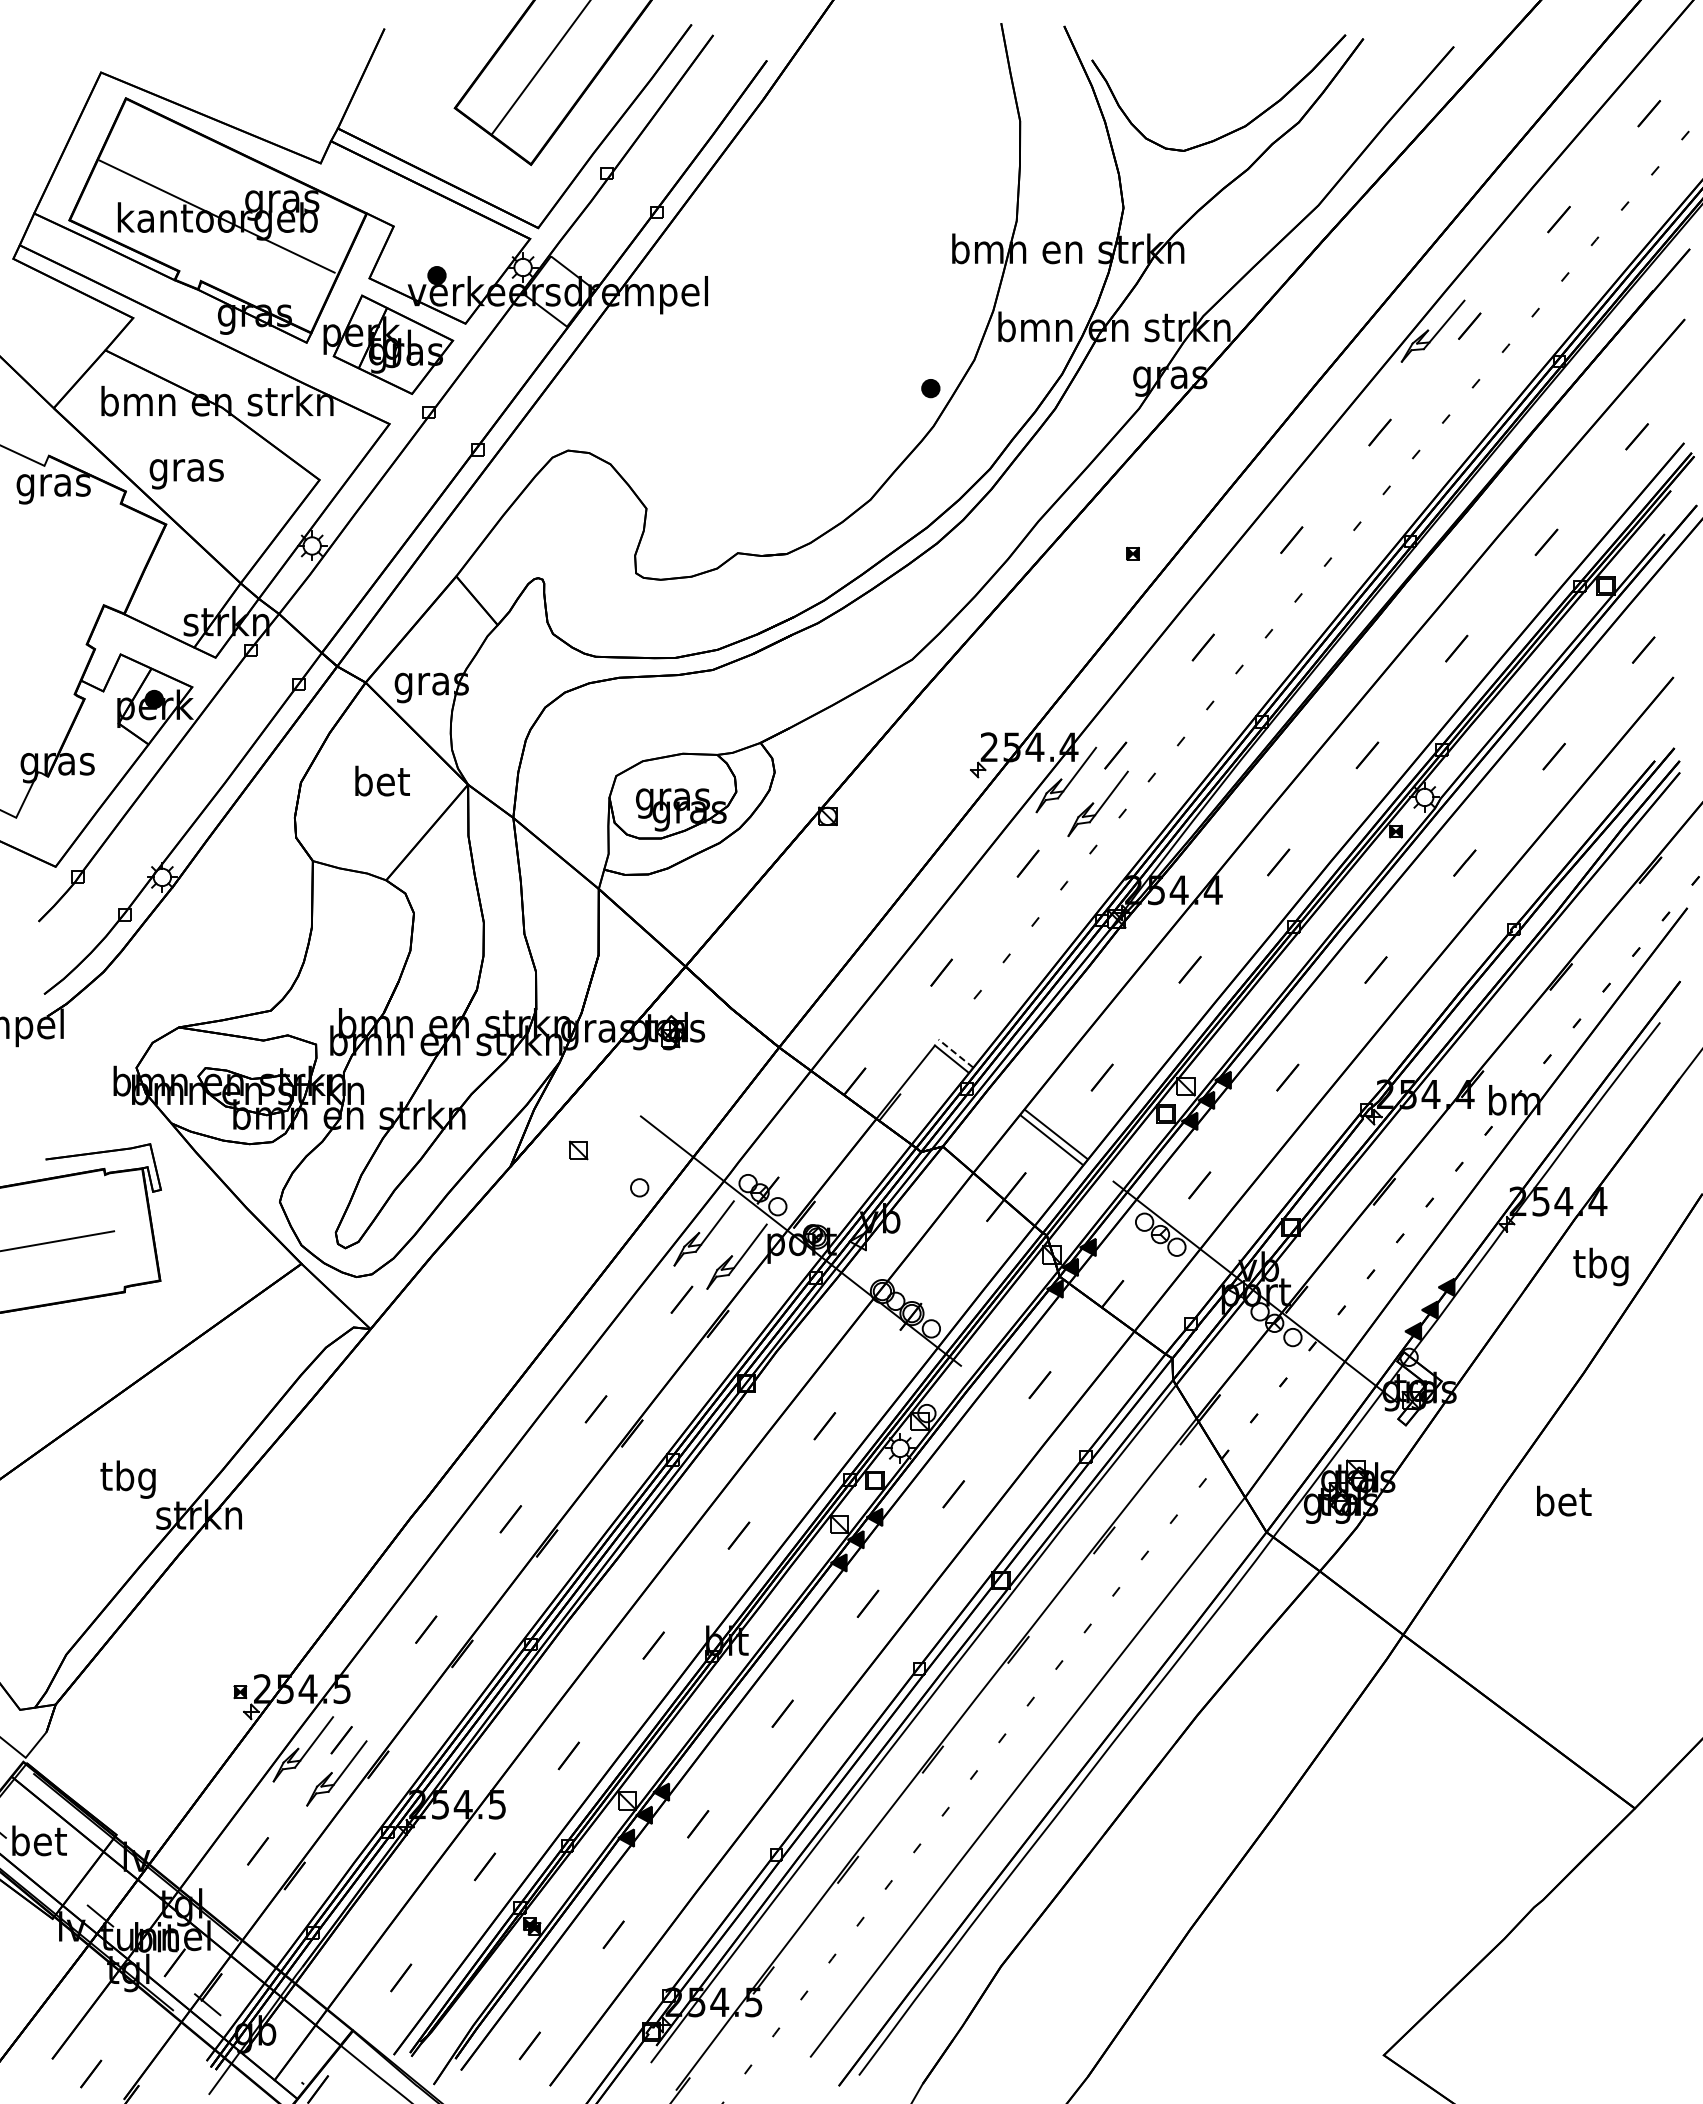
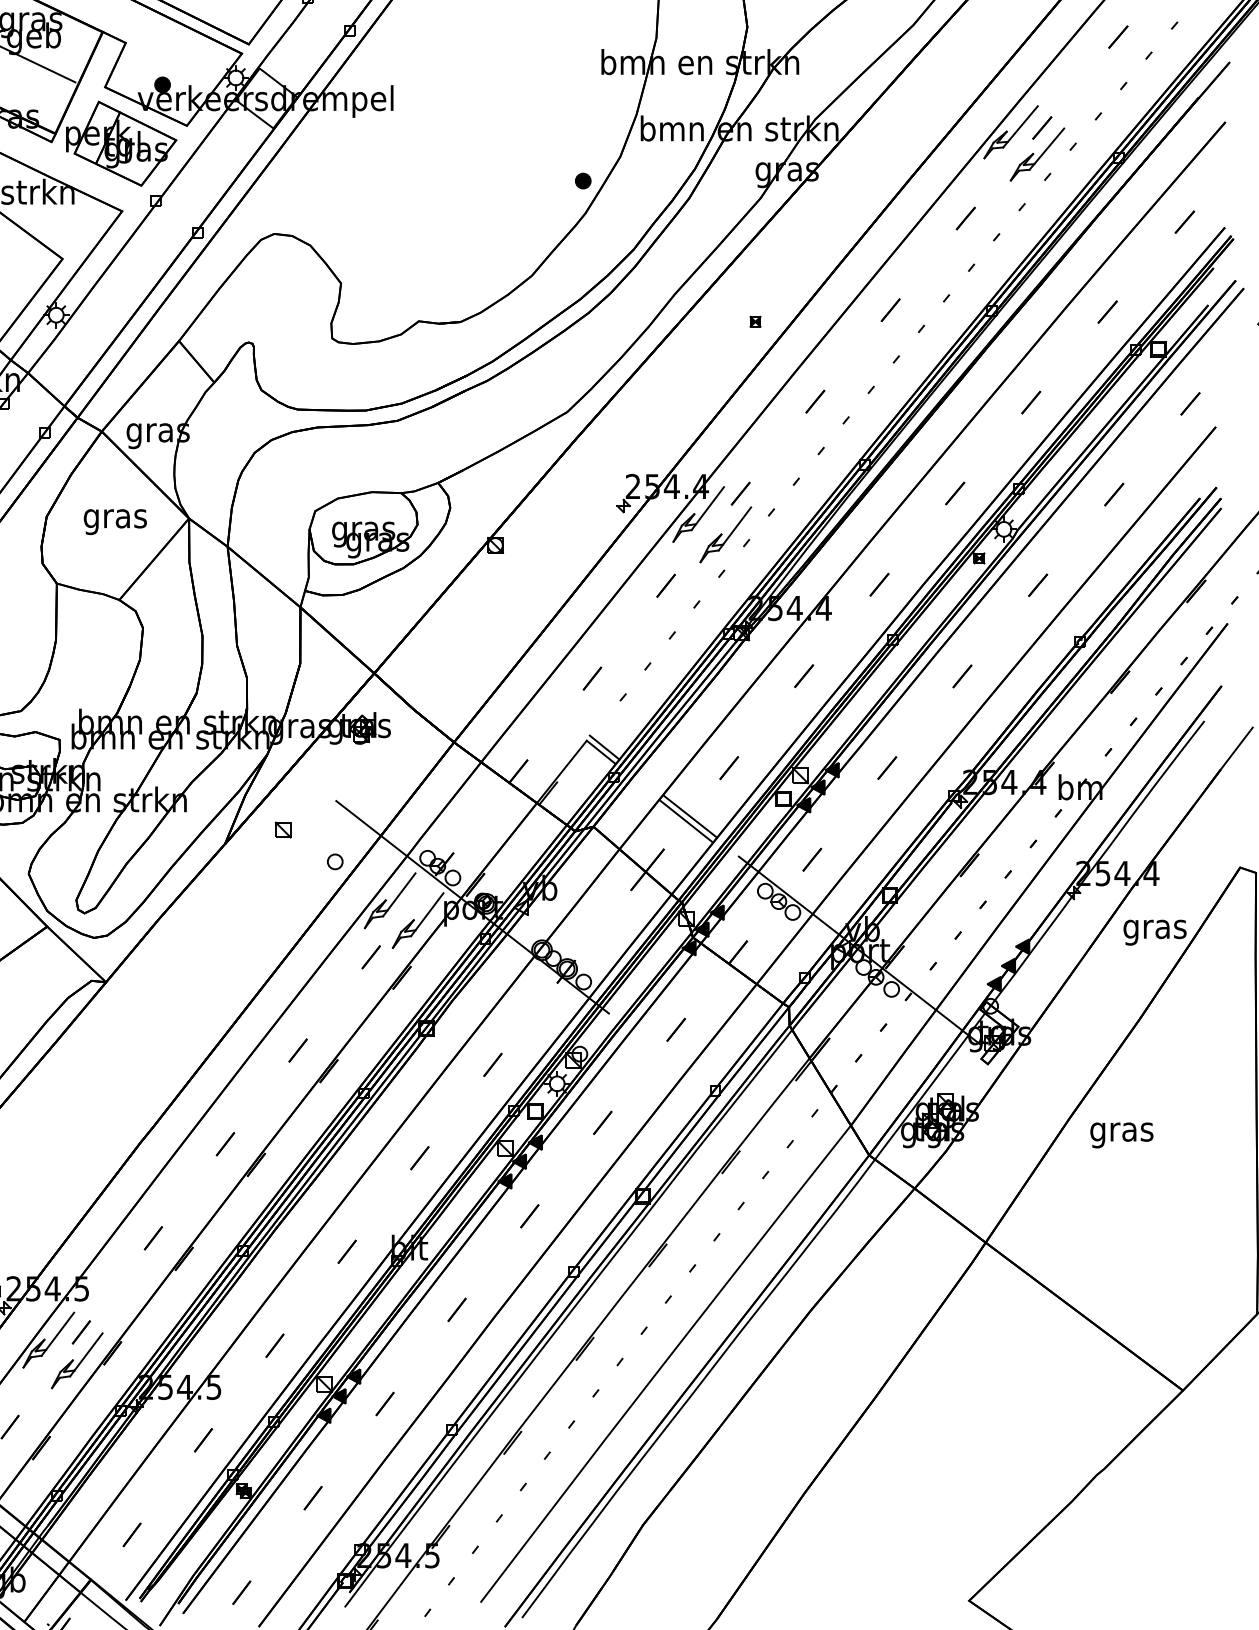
part: (1463, 356) -> (1036, 153), added
text: (381, 784) -> (115, 518), bet -> gras
line: (955, 1053) -> (604, 747), dashed -> solid
text: (1602, 1266) -> (1155, 928), tbg -> gras
text: (1563, 1504) -> (1122, 1131), bet -> gras

